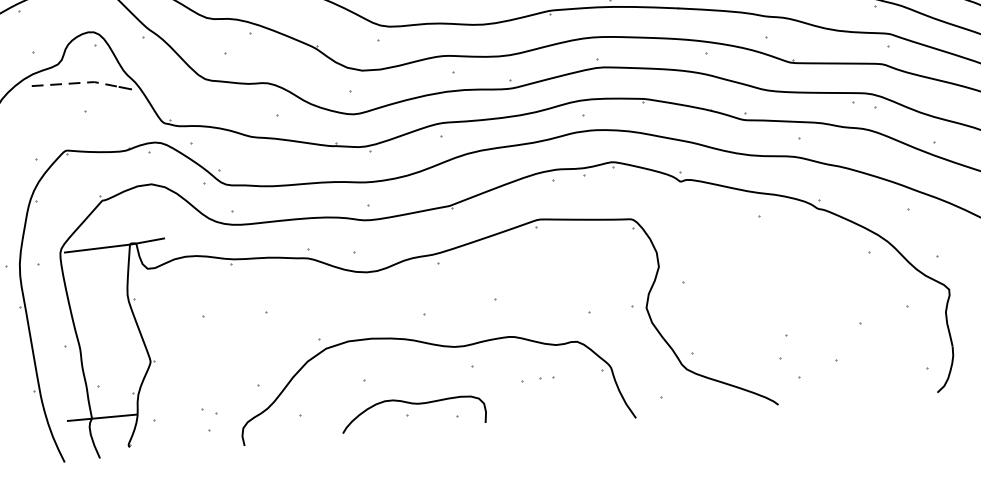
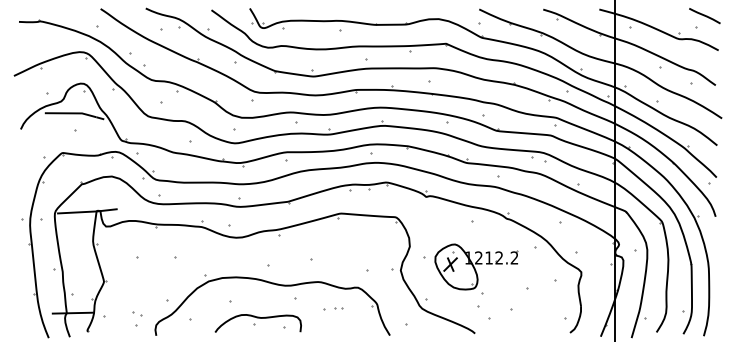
line: (76, 83) -> (71, 113), dashed -> solid
part: (772, 292) -> (476, 266), added

